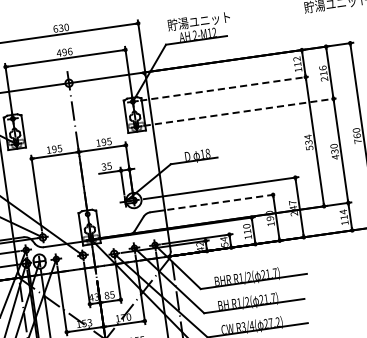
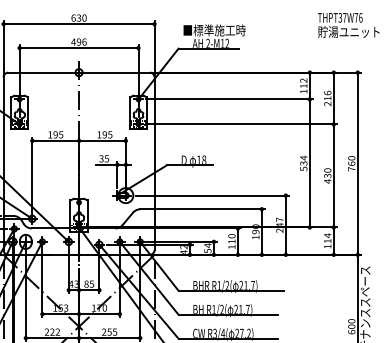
text: (199, 21) -> (214, 30), 貯湯ユニット -> ■標準施工時
line: (224, 88) -> (229, 99), dashed -> solid
line: (240, 112) -> (241, 124), dashed -> solid
line: (221, 202) -> (210, 209), dashed -> solid

